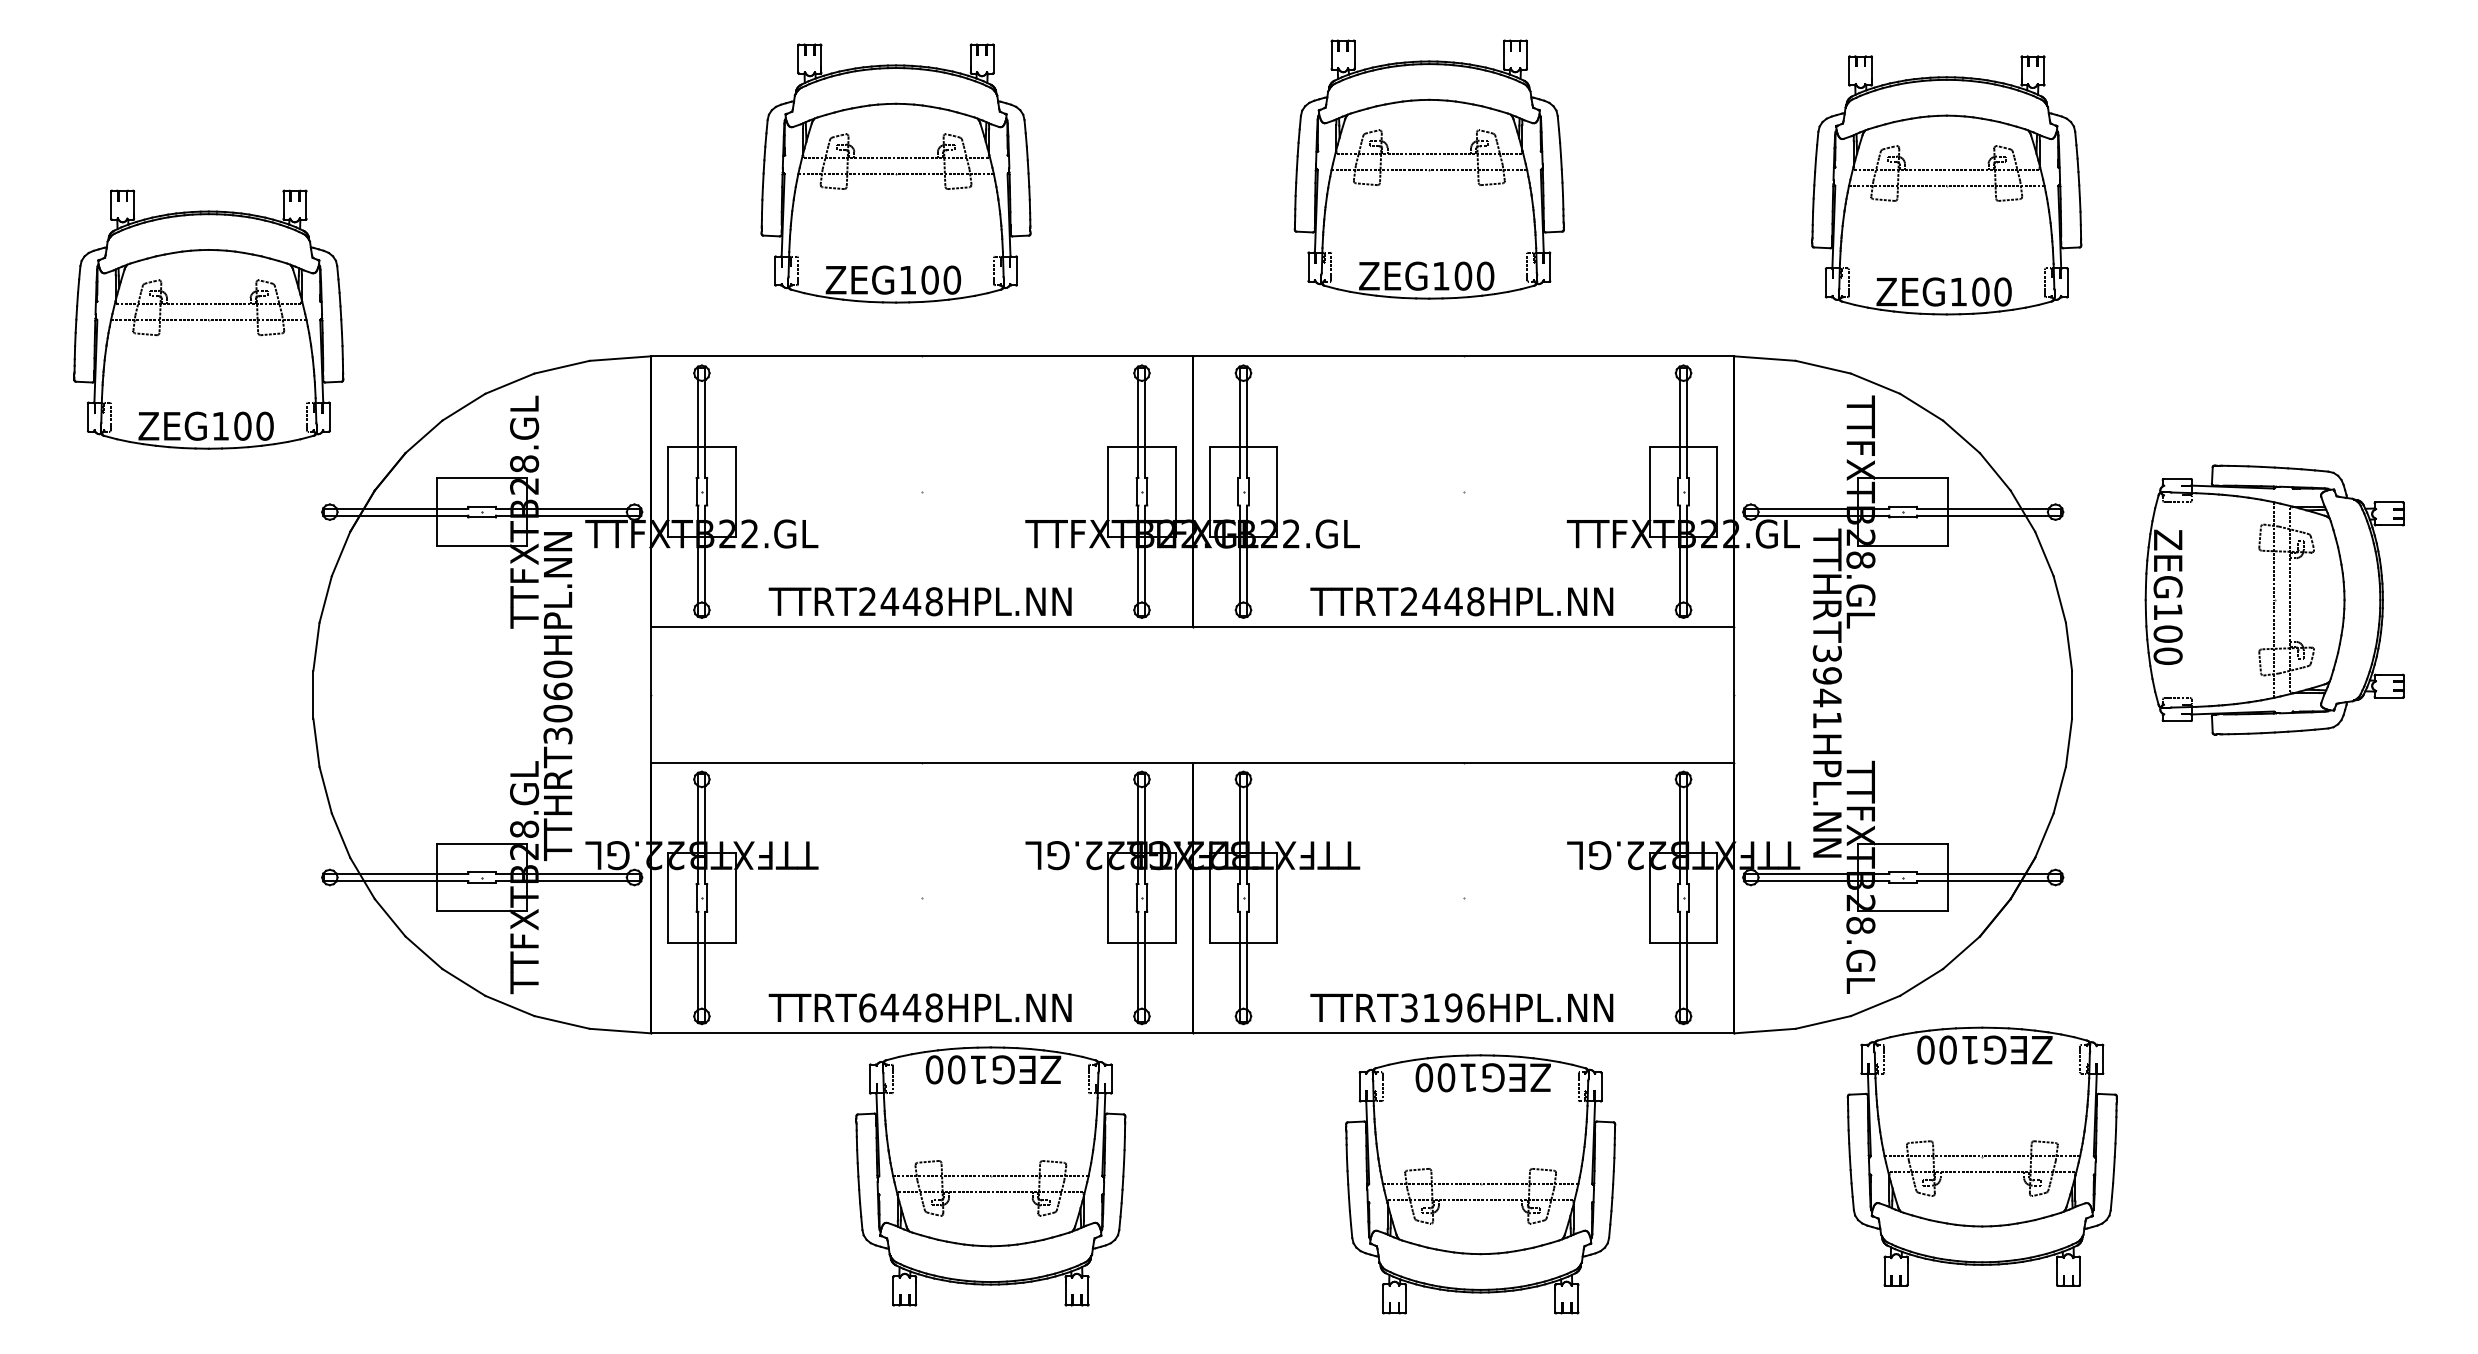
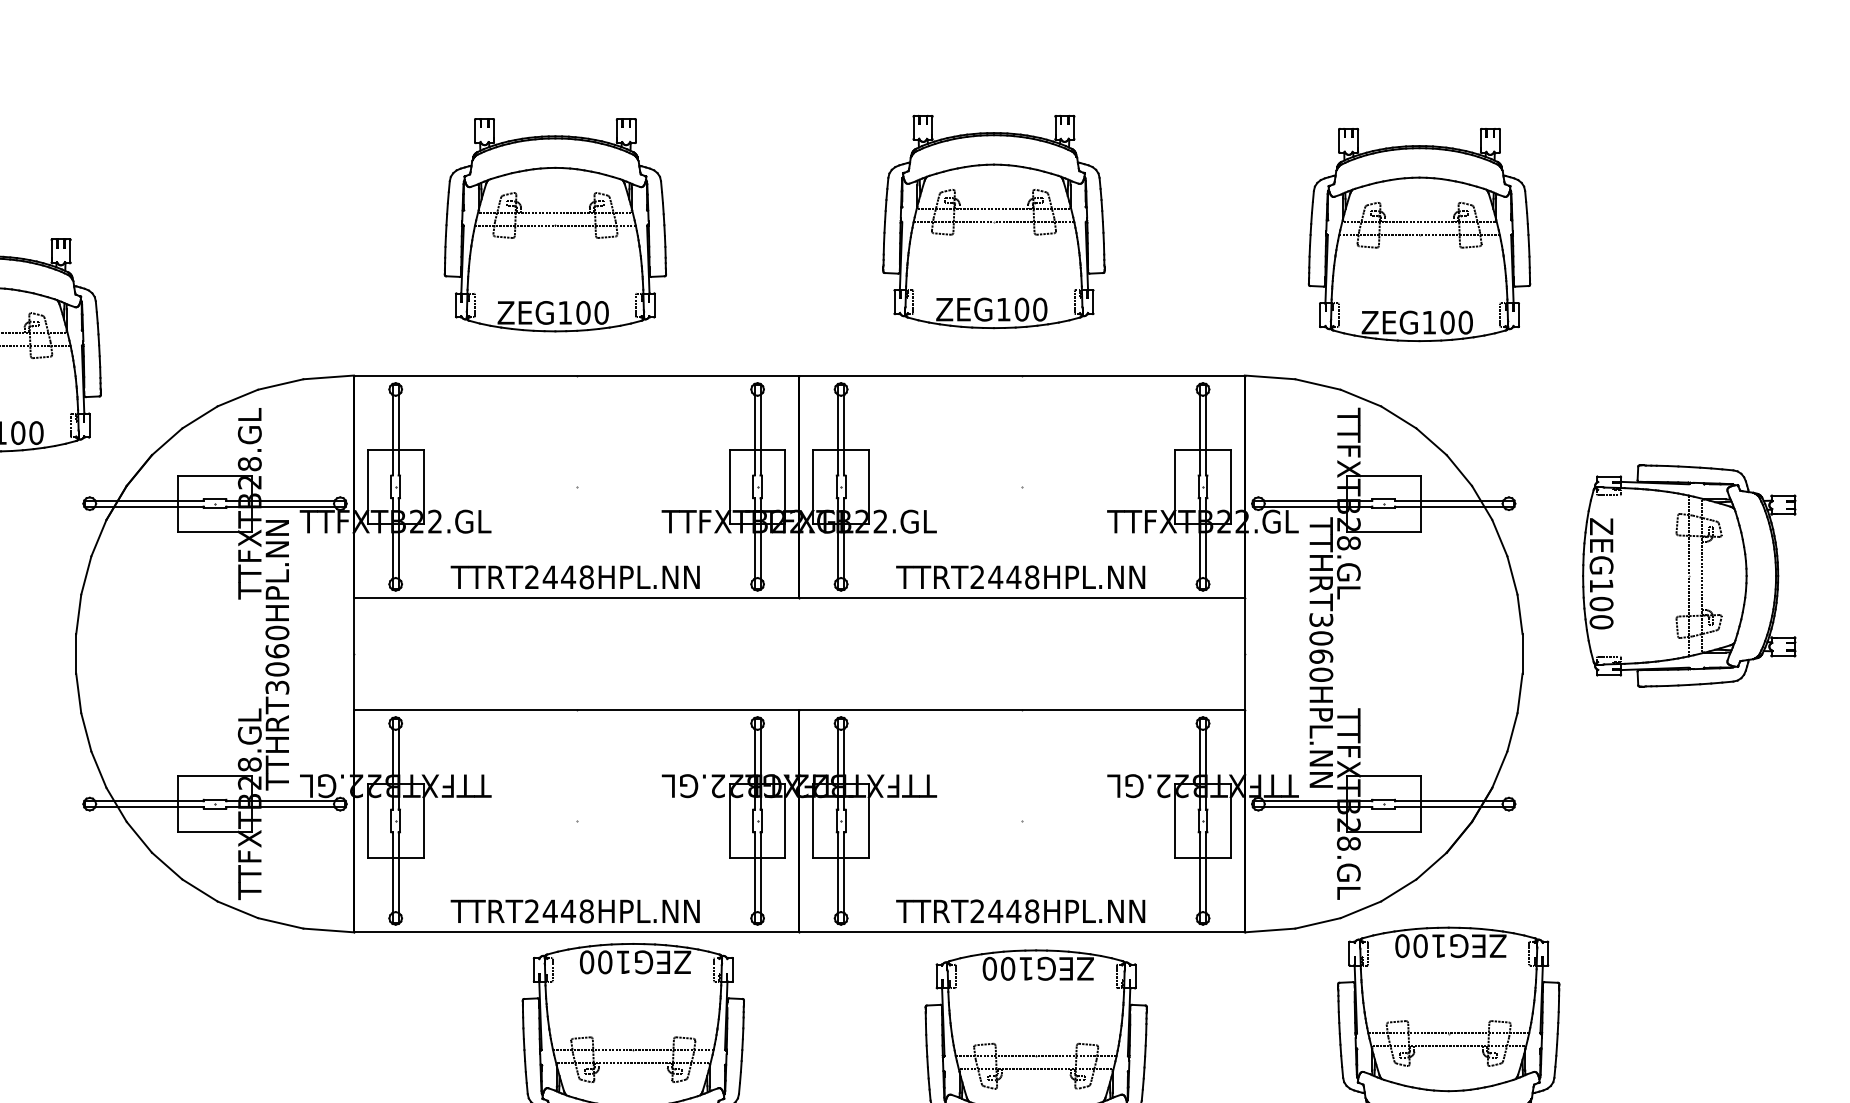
text: (1826, 697) -> (1320, 656), TTHRT3941HPL.NN -> TTHRT3060HPL.NN
text: (867, 1007) -> (531, 911), TTRT6448HPL.NN -> TTRT2448HPL.NN
text: (1442, 1007) -> (1004, 911), TTRT3196HPL.NN -> TTRT2448HPL.NN

